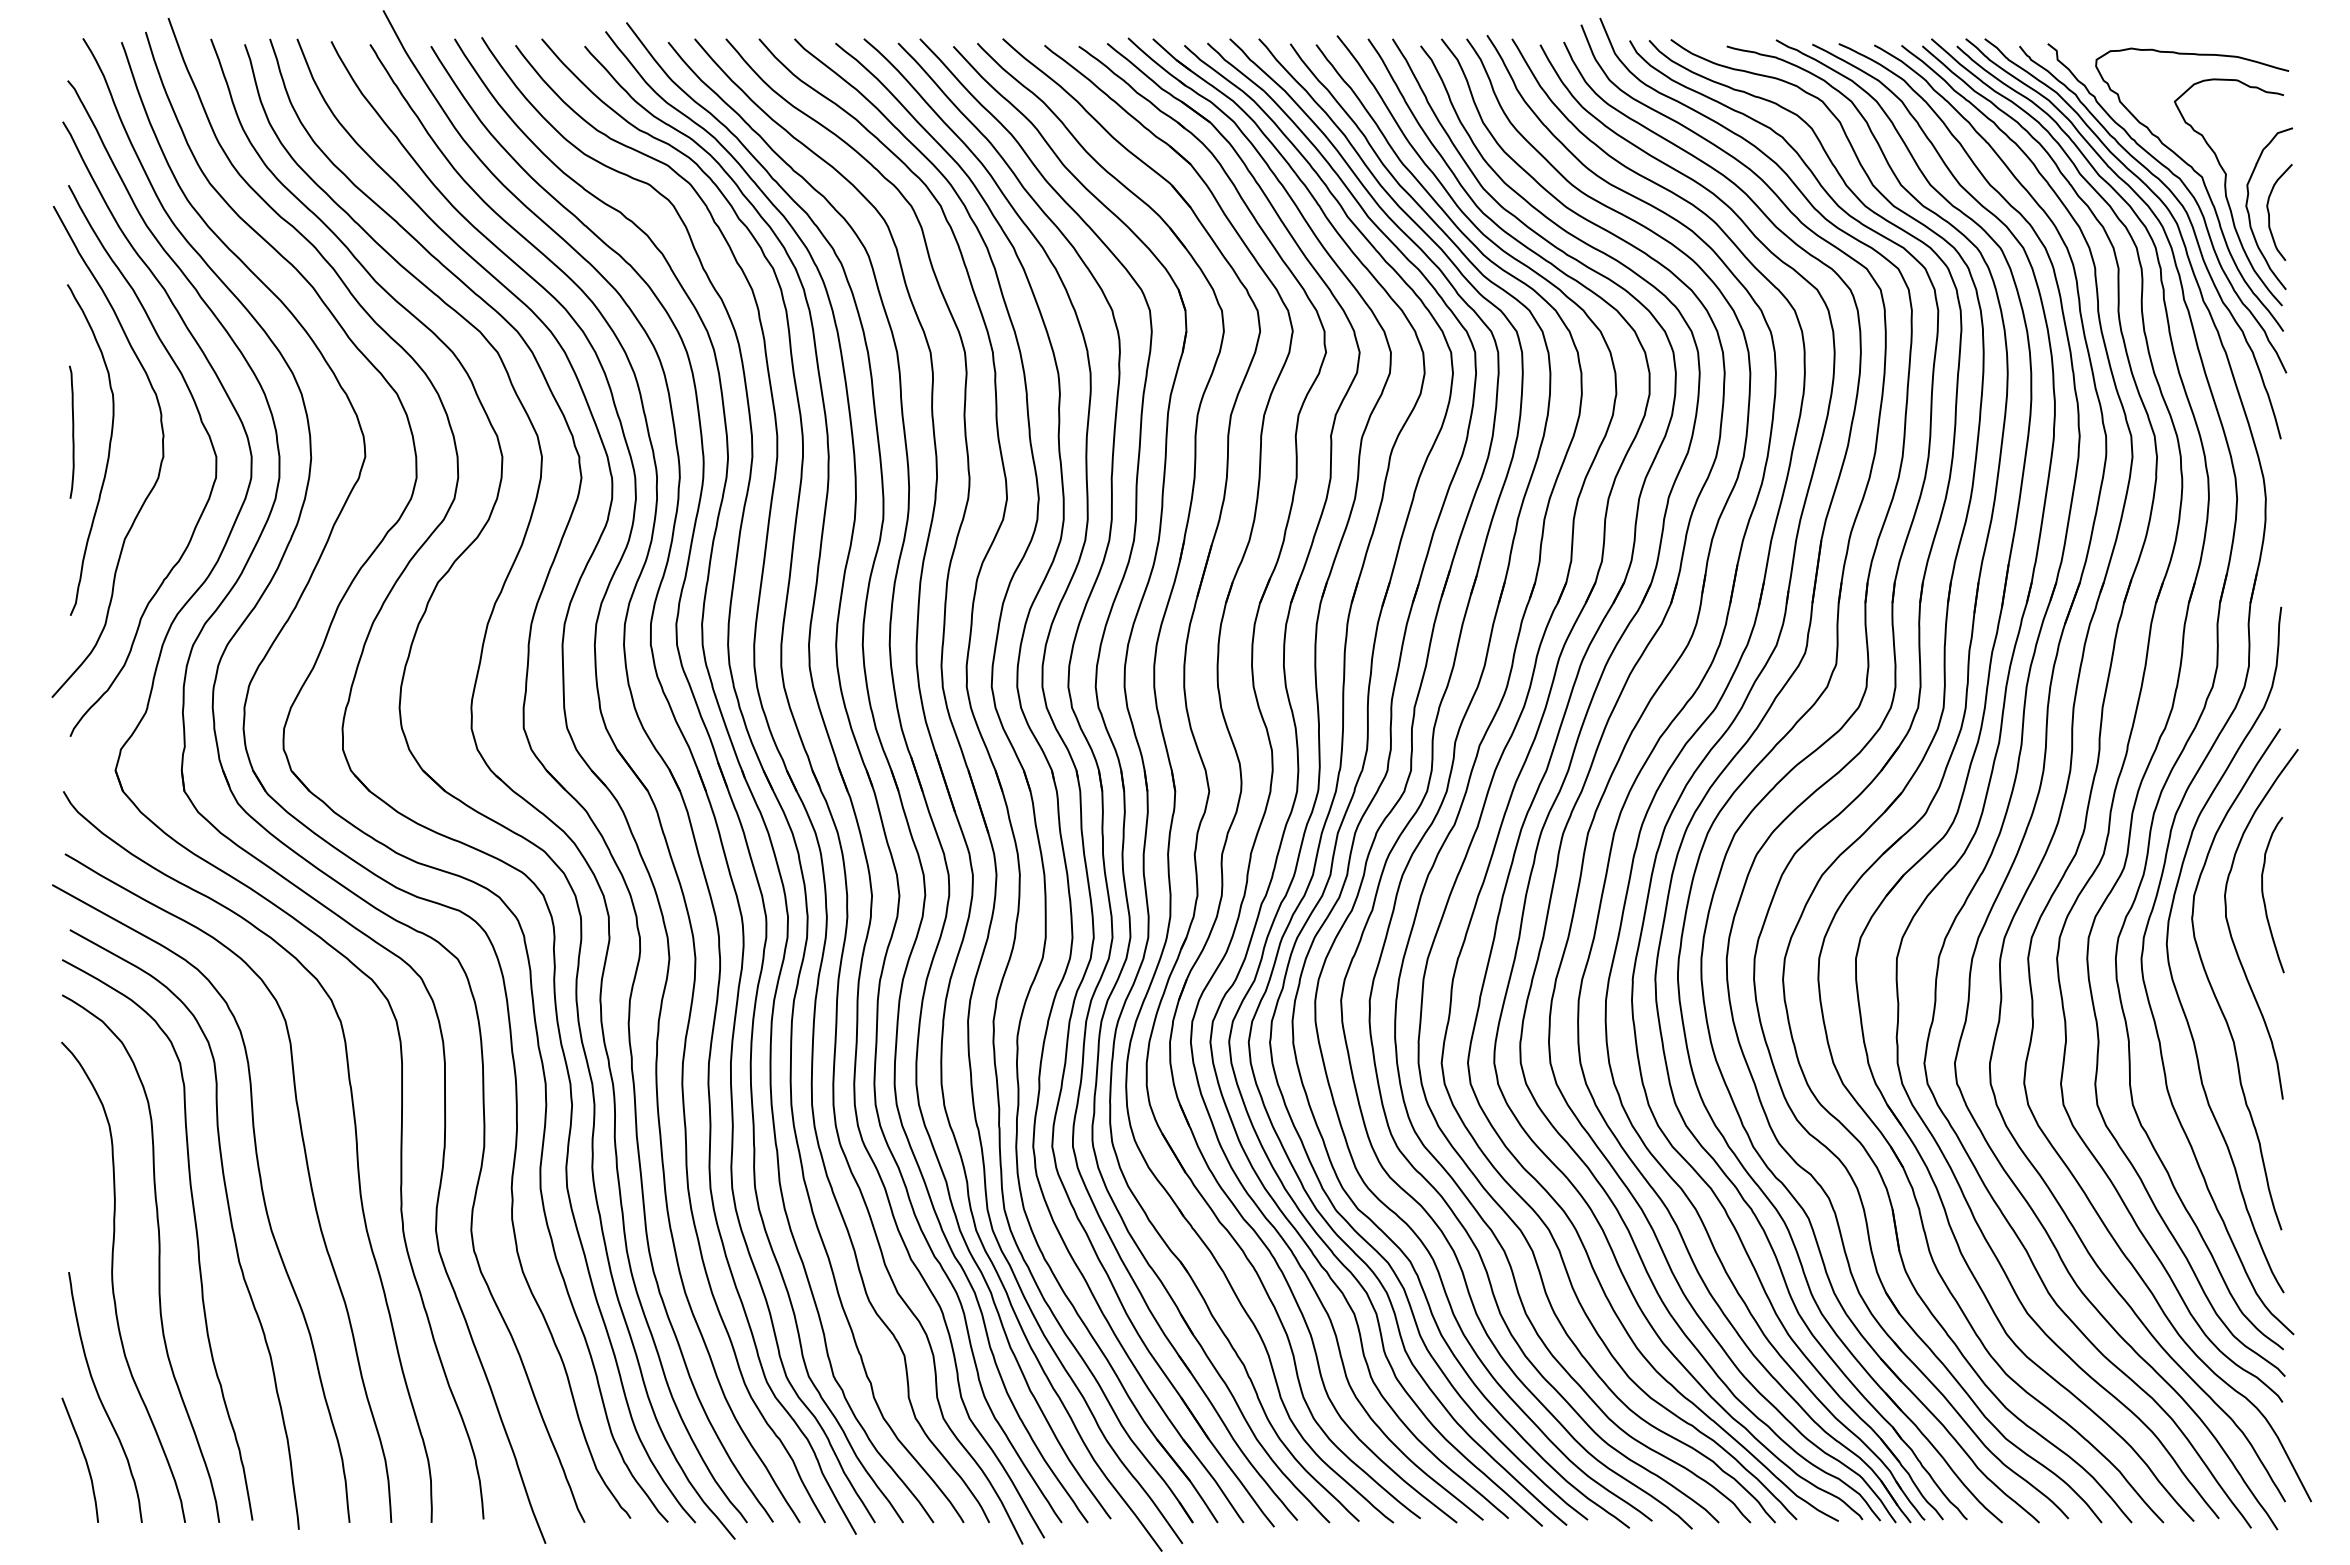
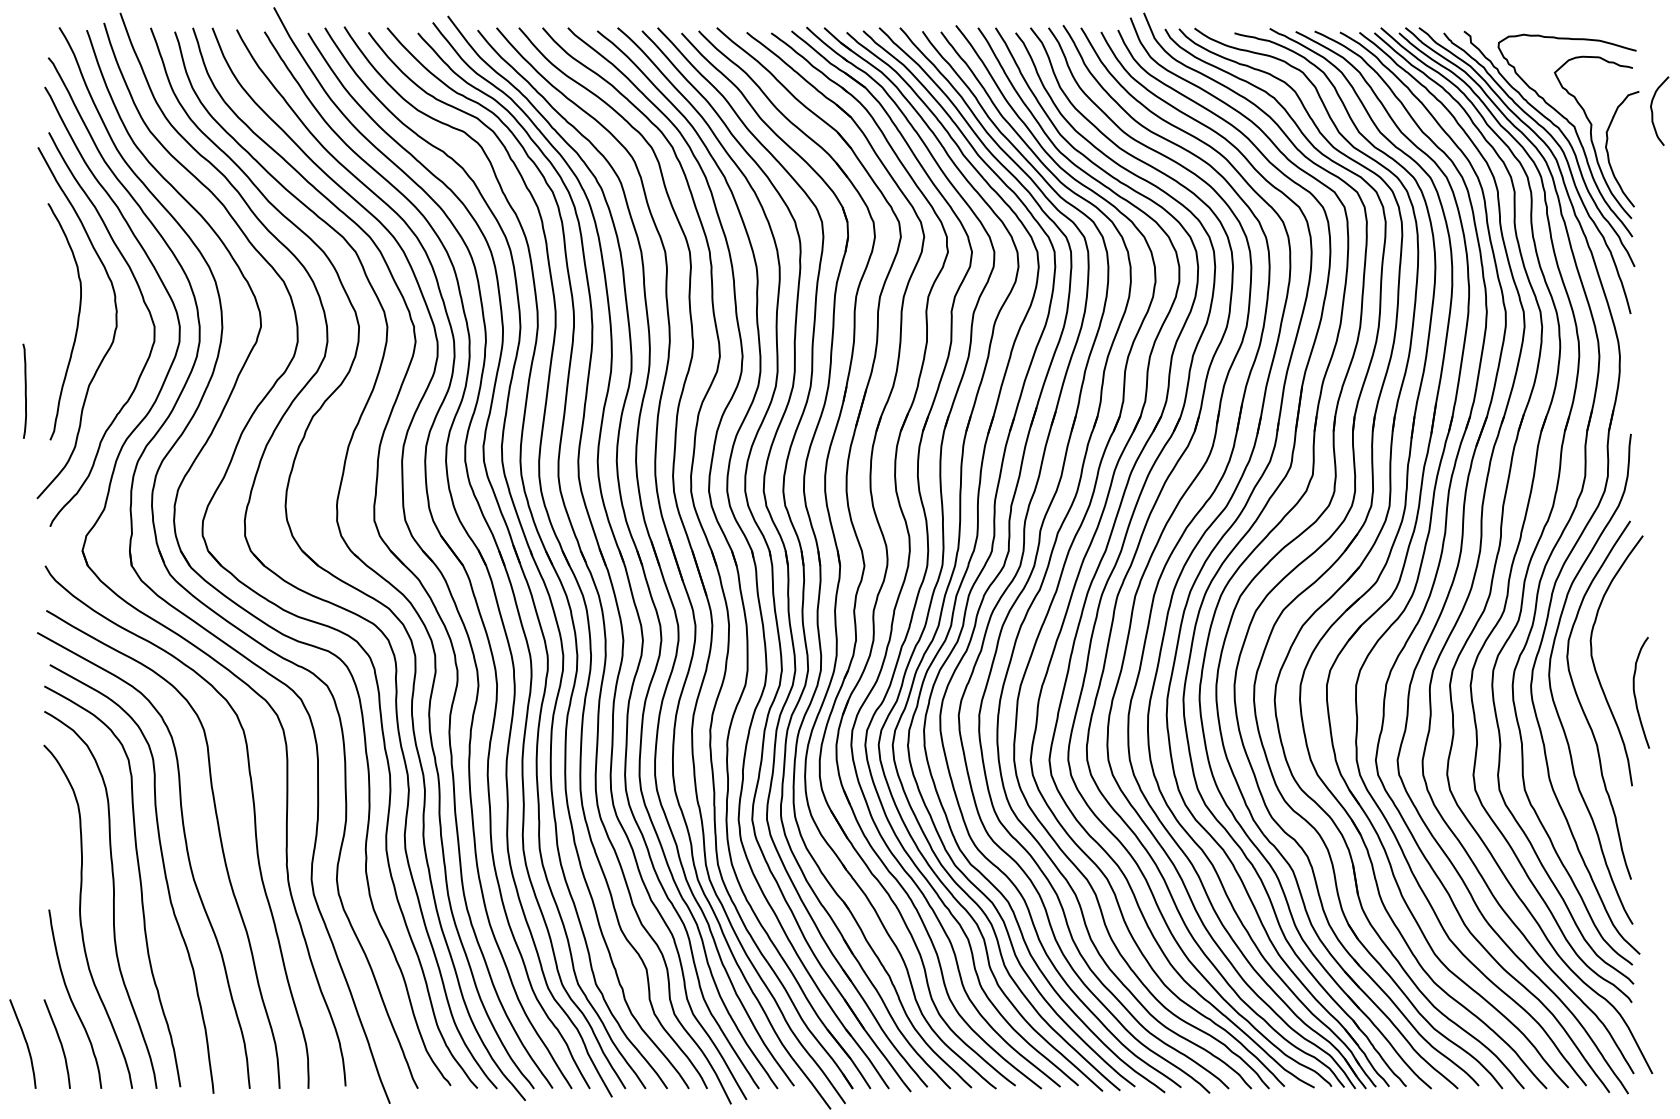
curve: (2269, 212) -> (1652, 111), moved
curve: (72, 431) -> (25, 390), moved
curve: (2264, 897) -> (1635, 694), moved
curve: (35, 1456) -> (25, 1041), added

